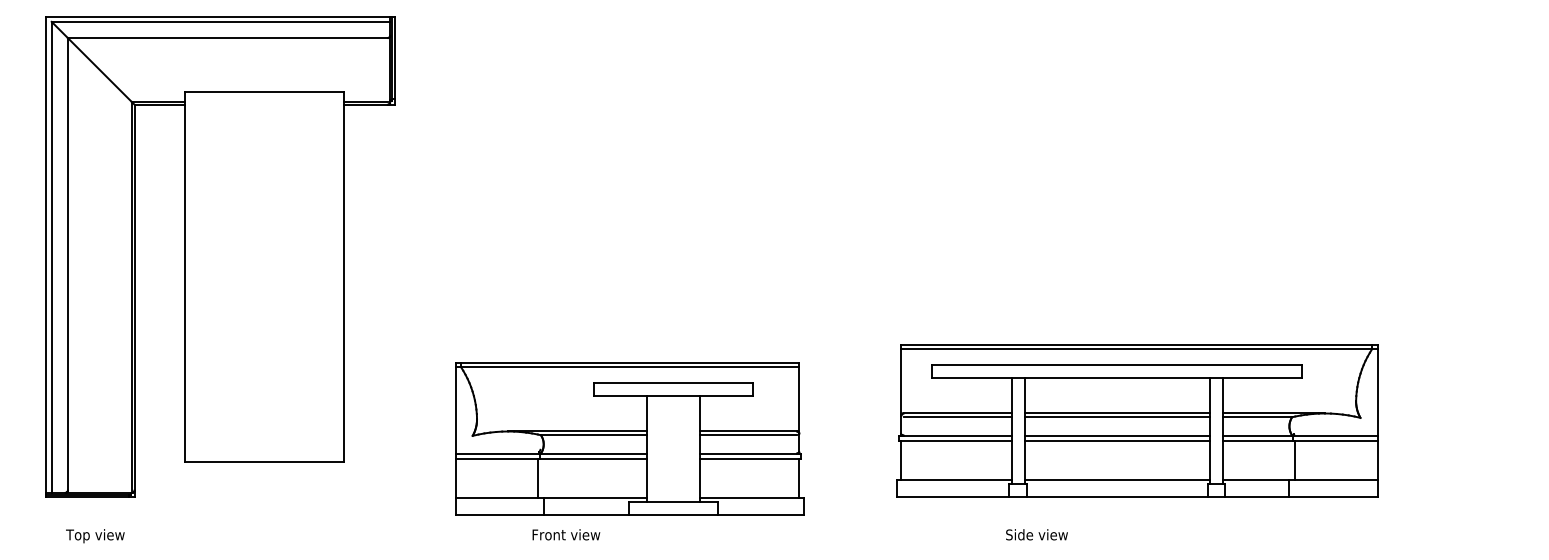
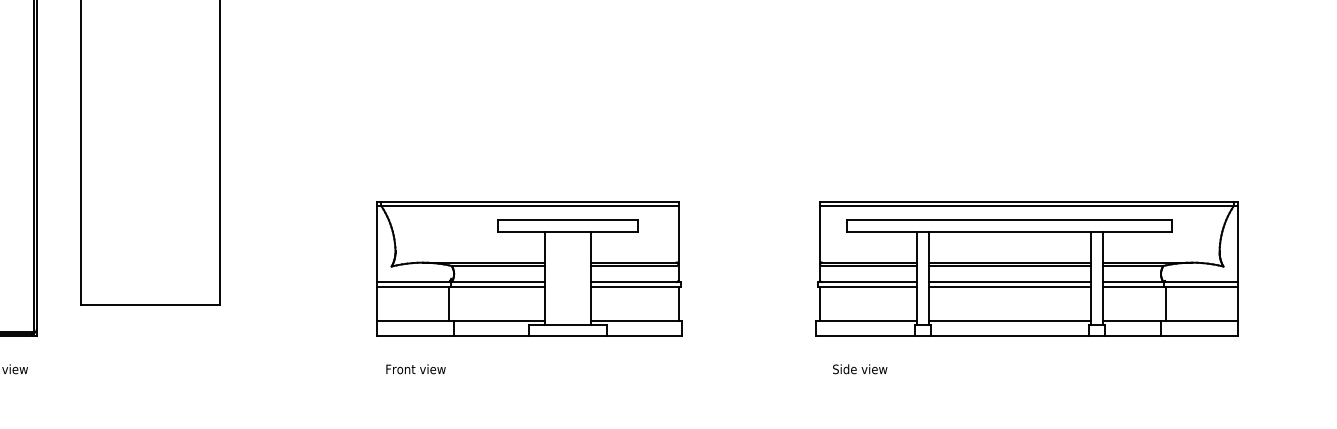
part: (1137, 420) -> (1027, 268), moved
part: (629, 438) -> (529, 268), moved
text: (1036, 534) -> (859, 369), moved

